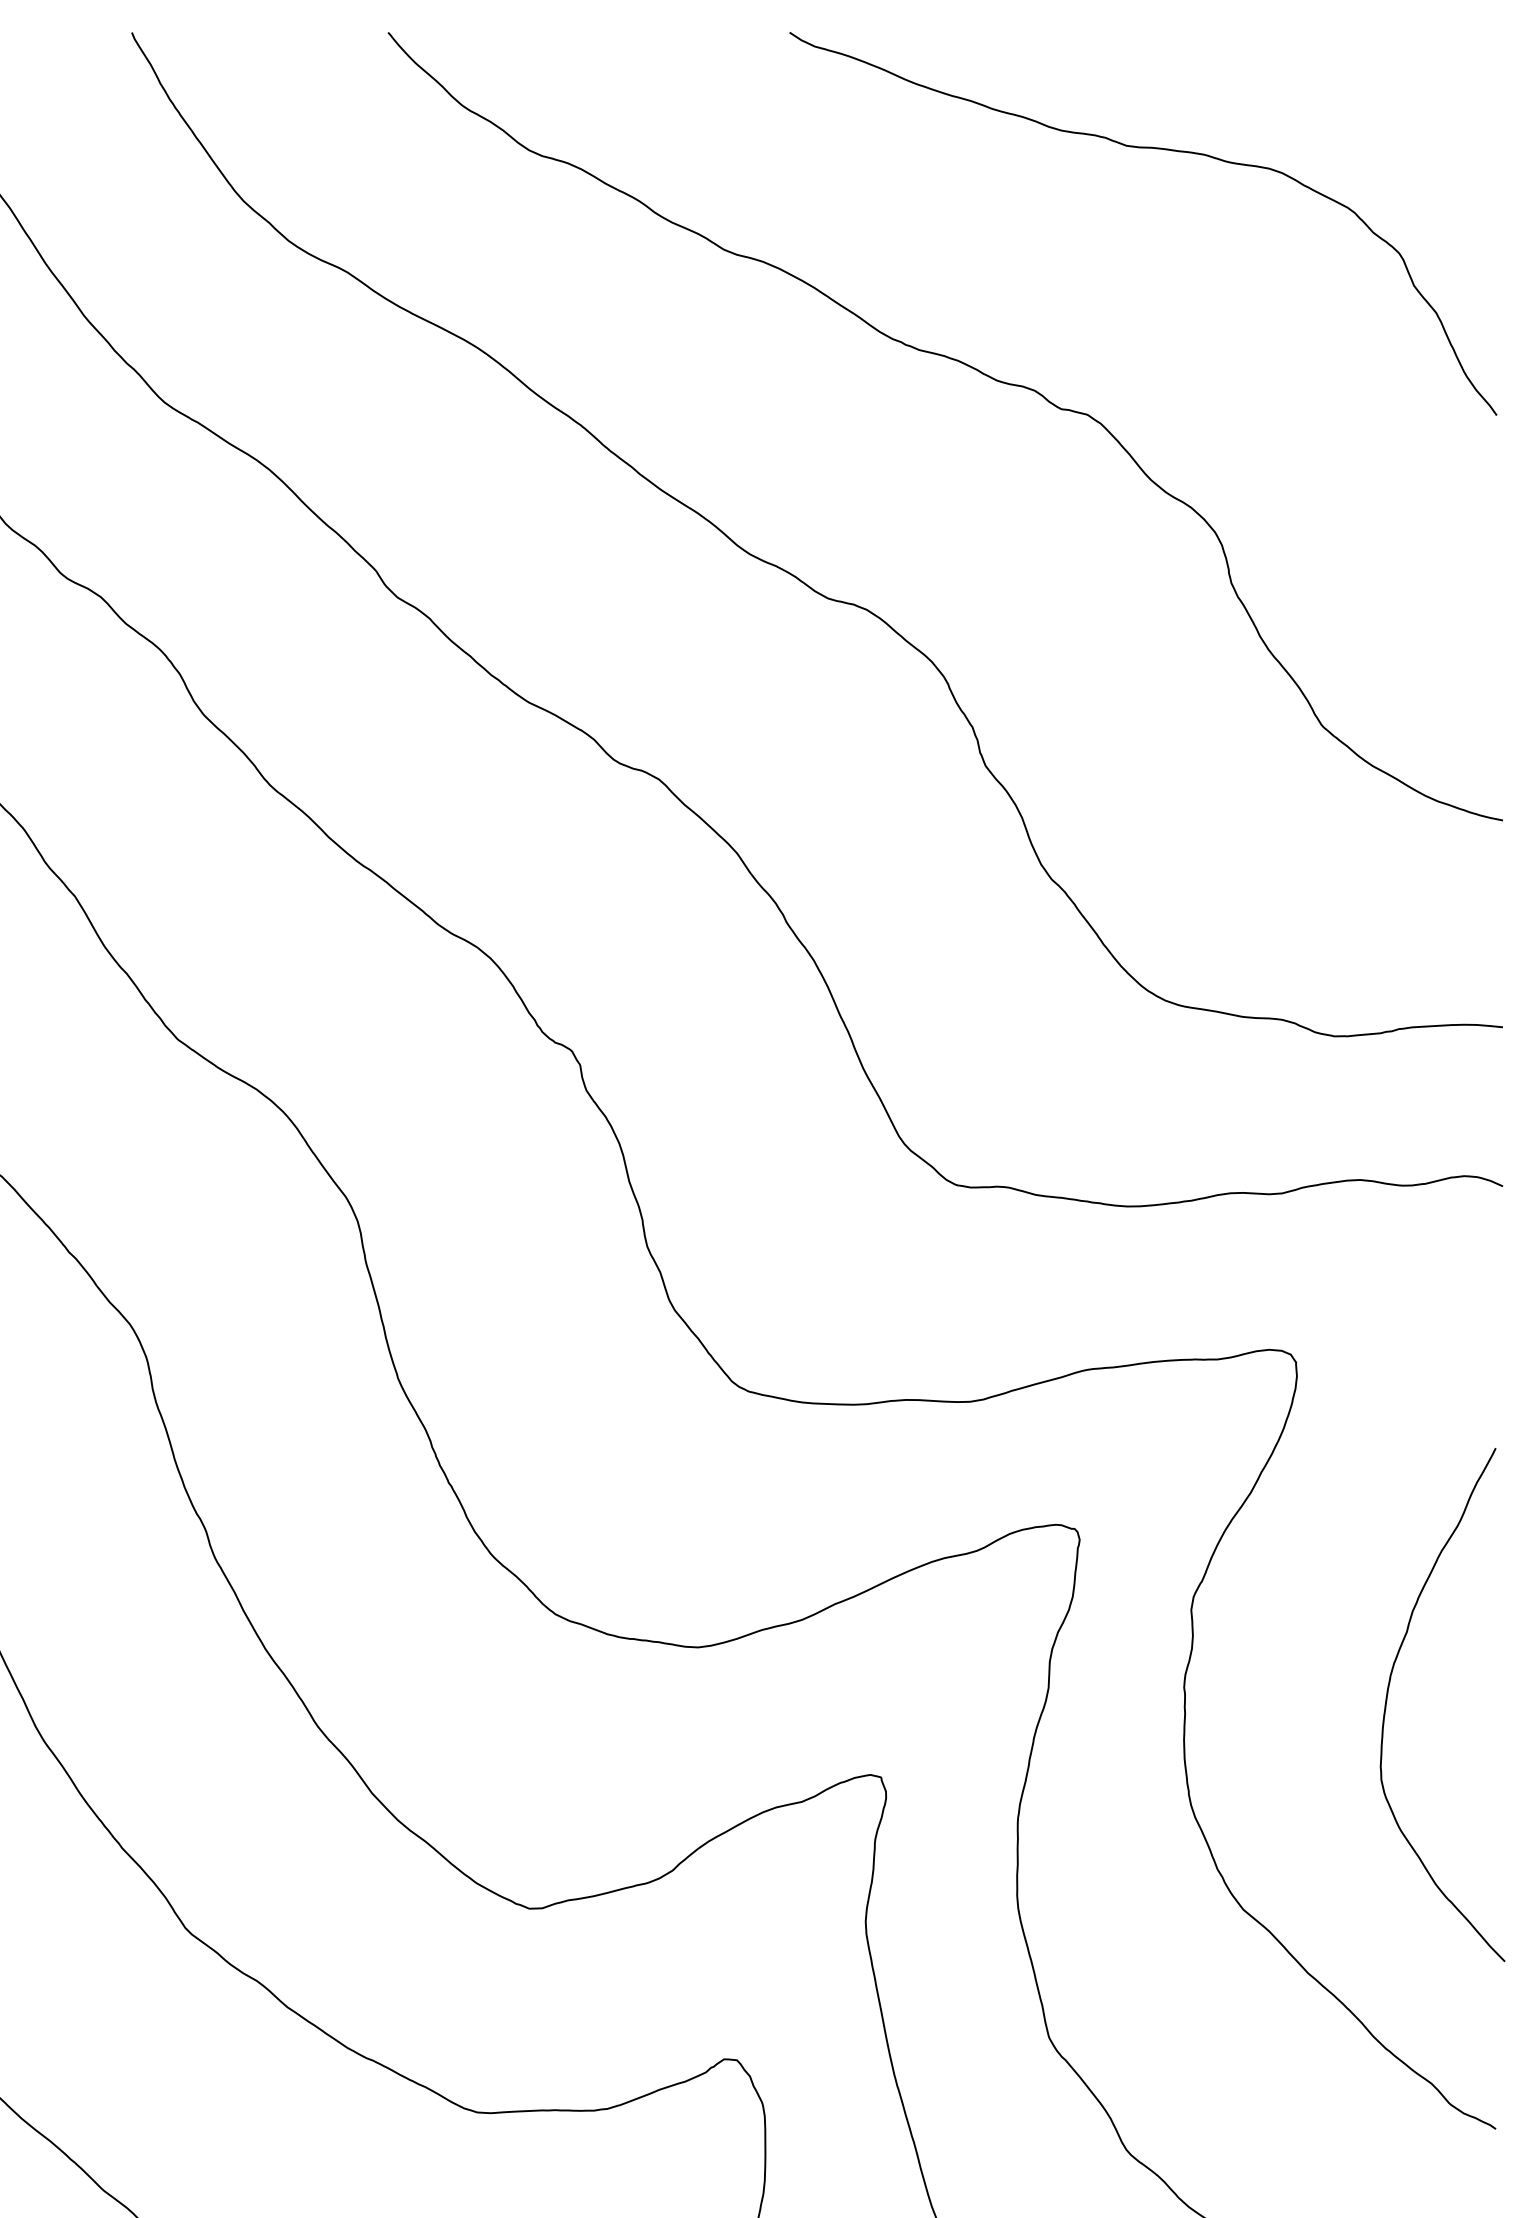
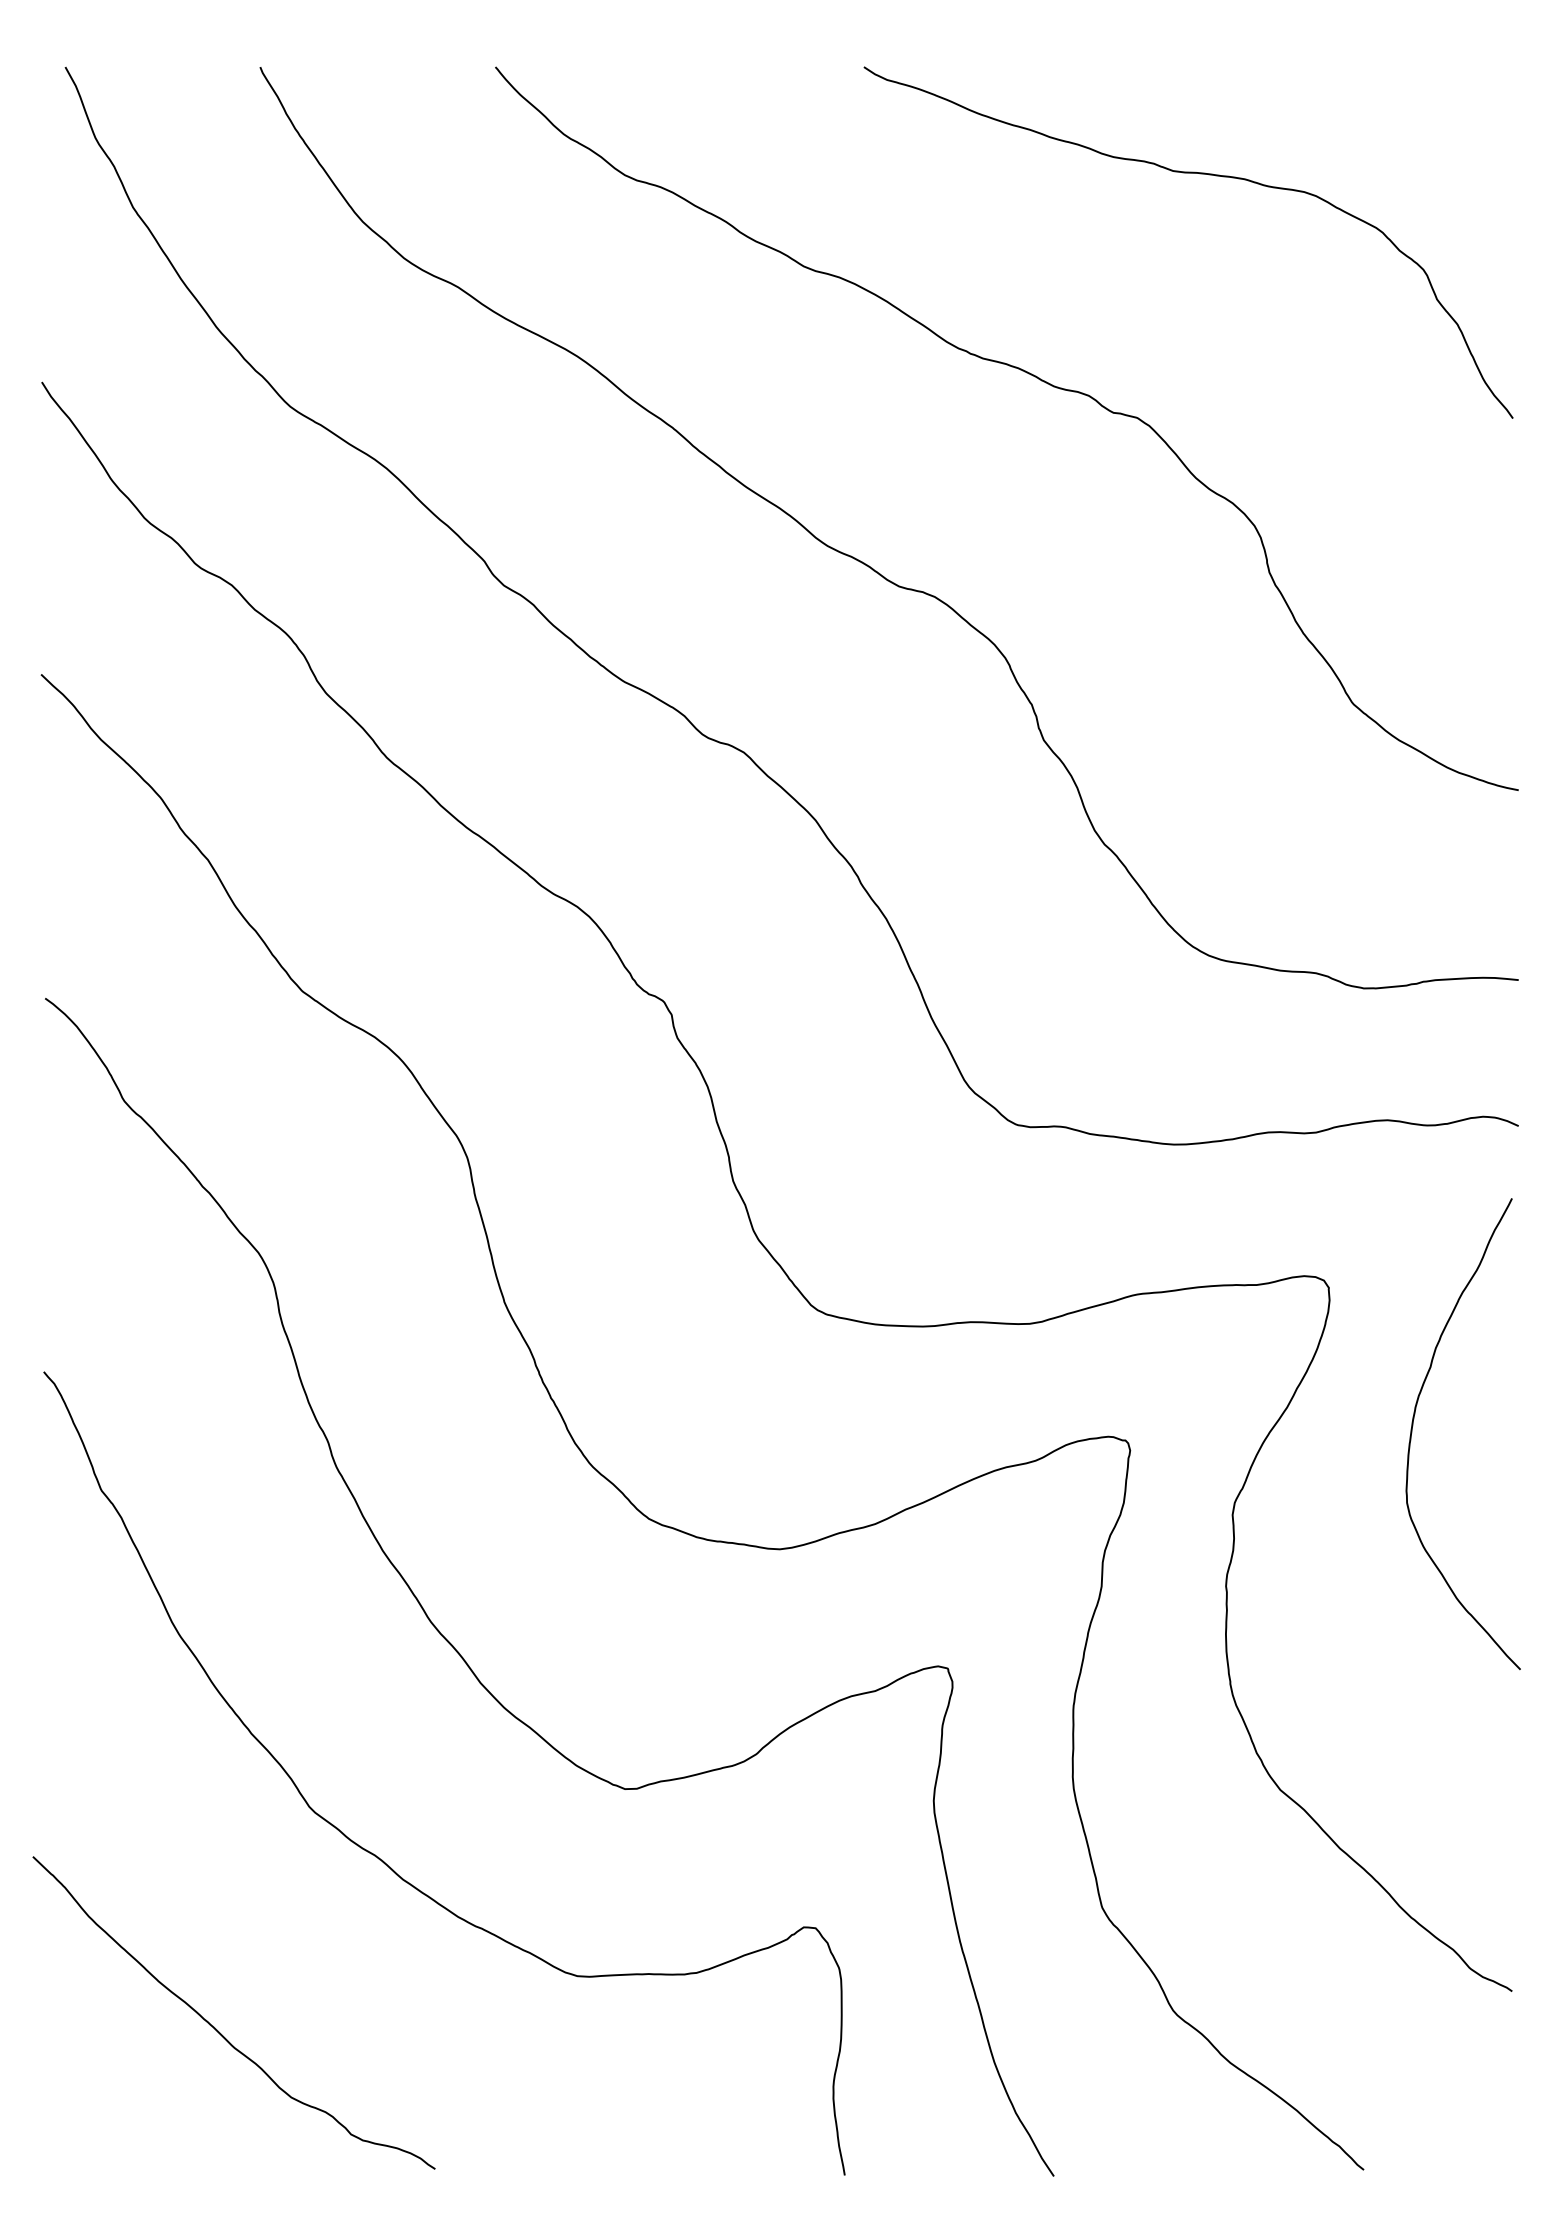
curve: (1388, 1695) -> (1413, 1425), moved

